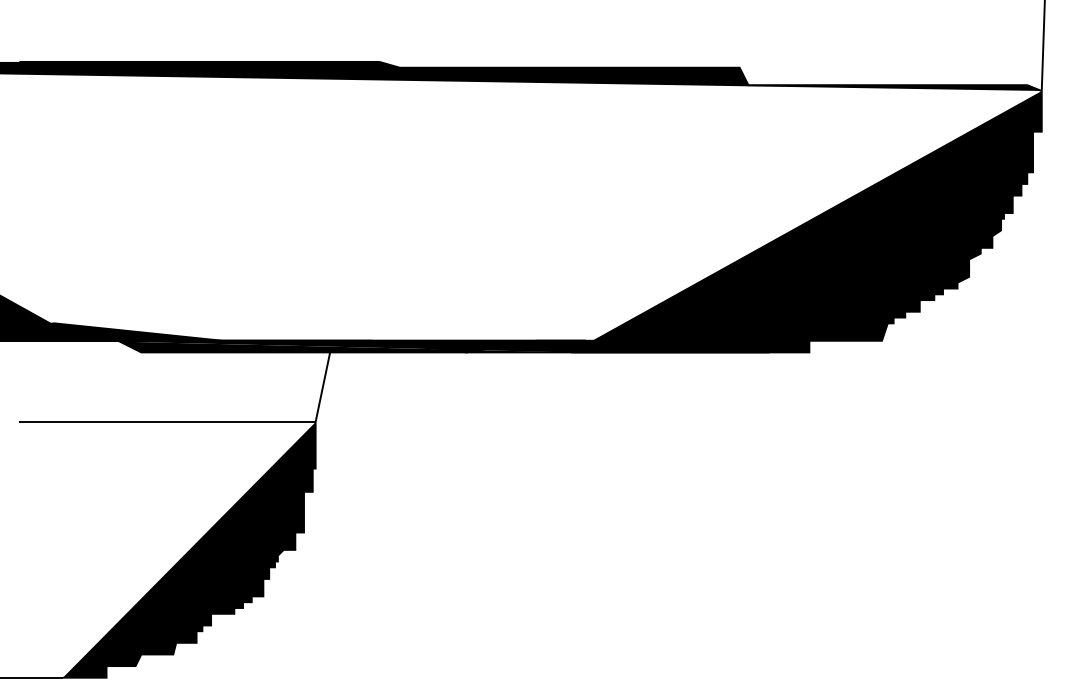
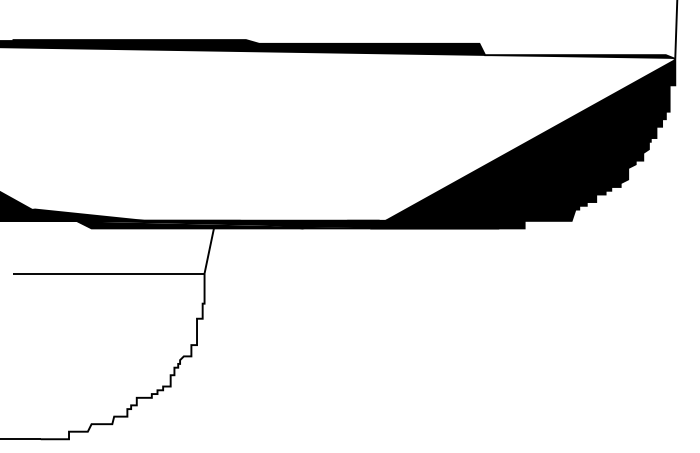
fill: (189, 550) -> (122, 356), removed

